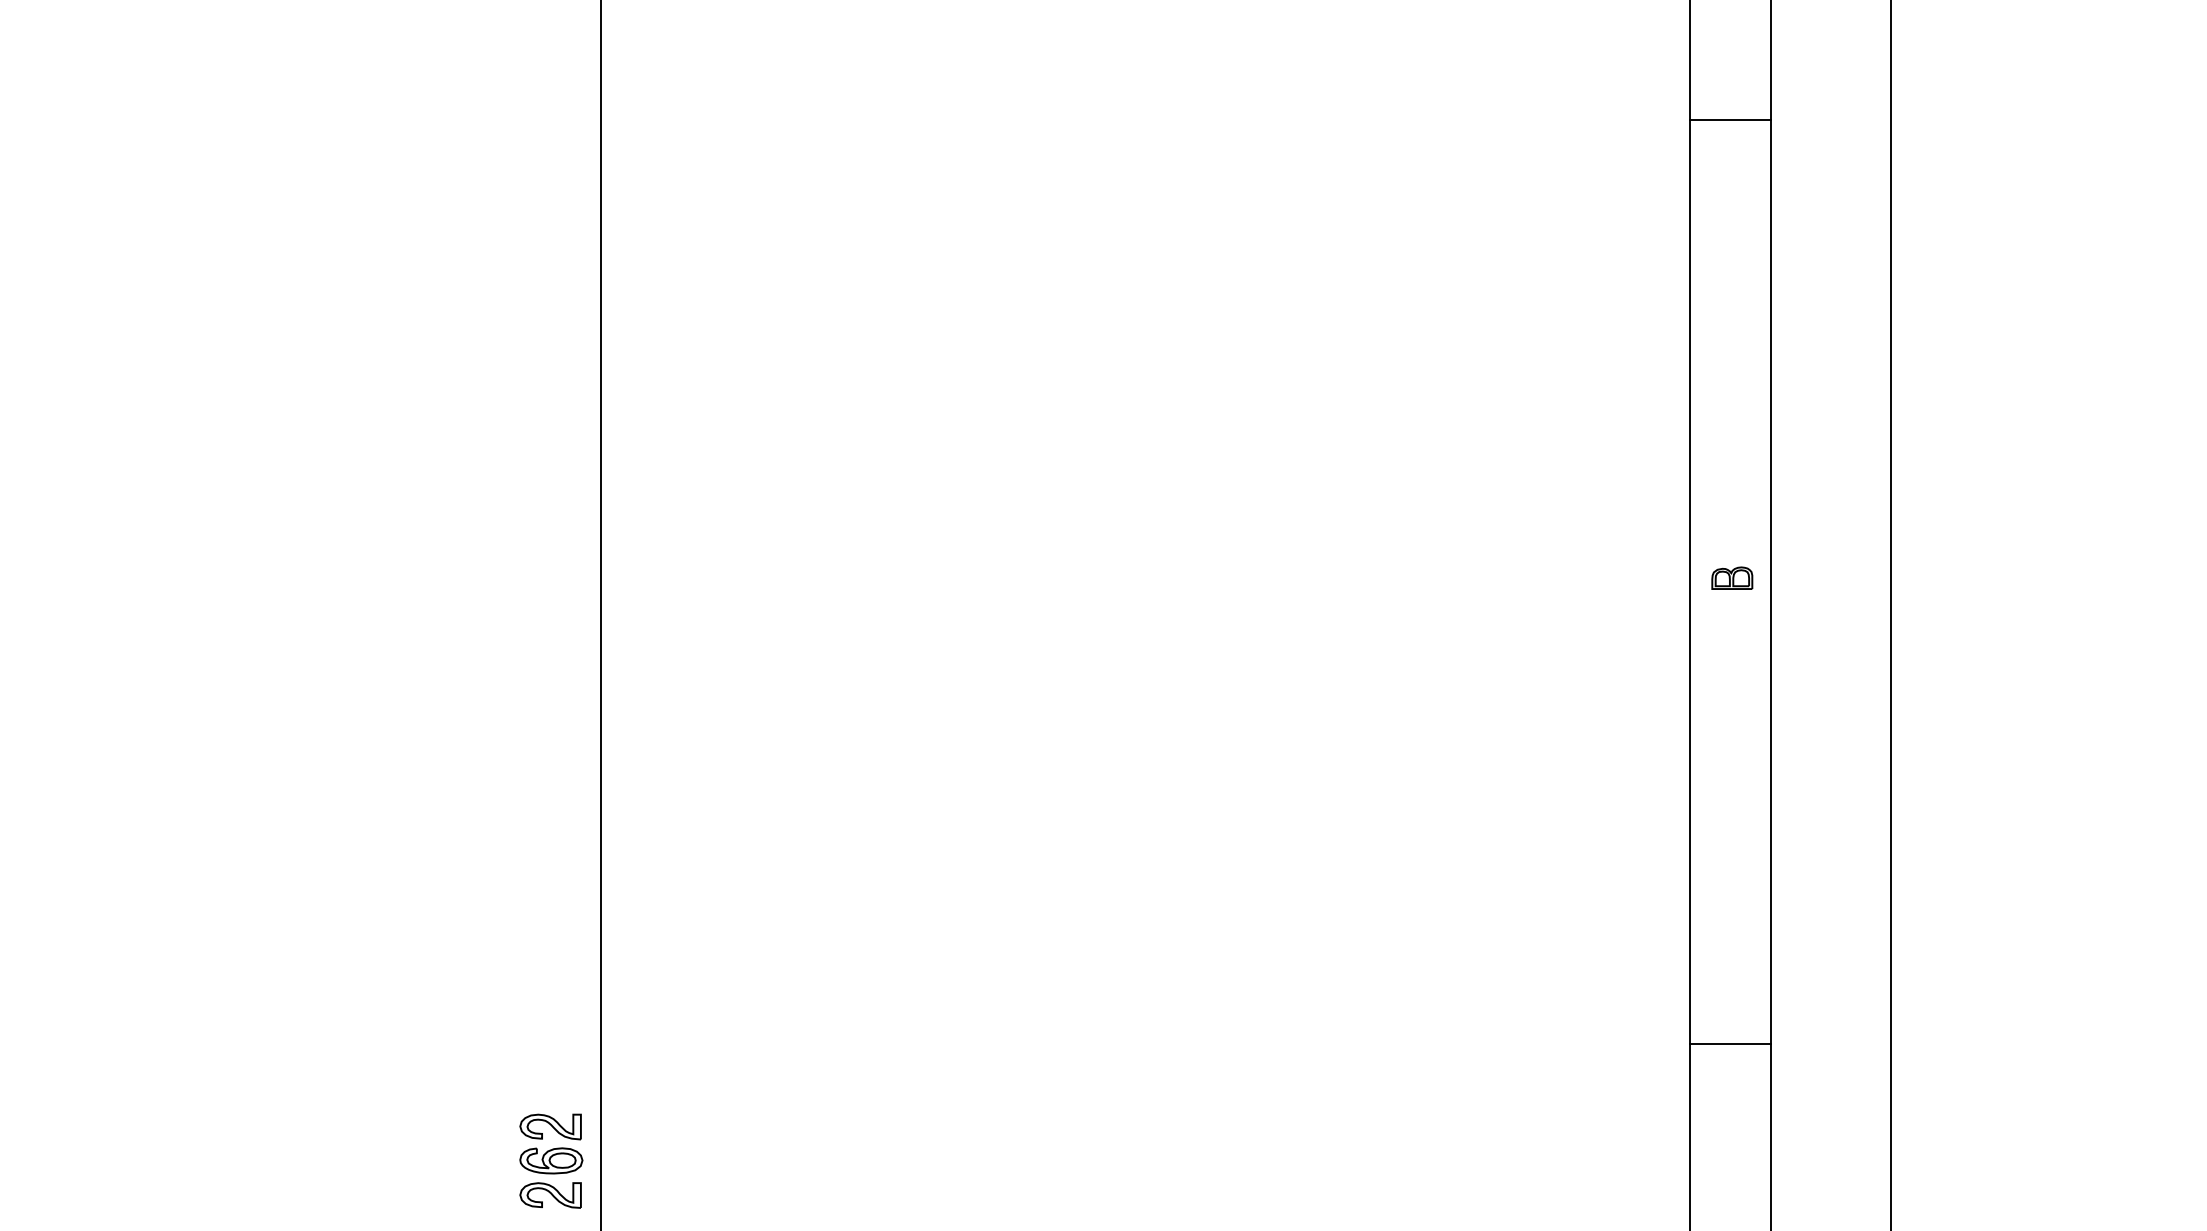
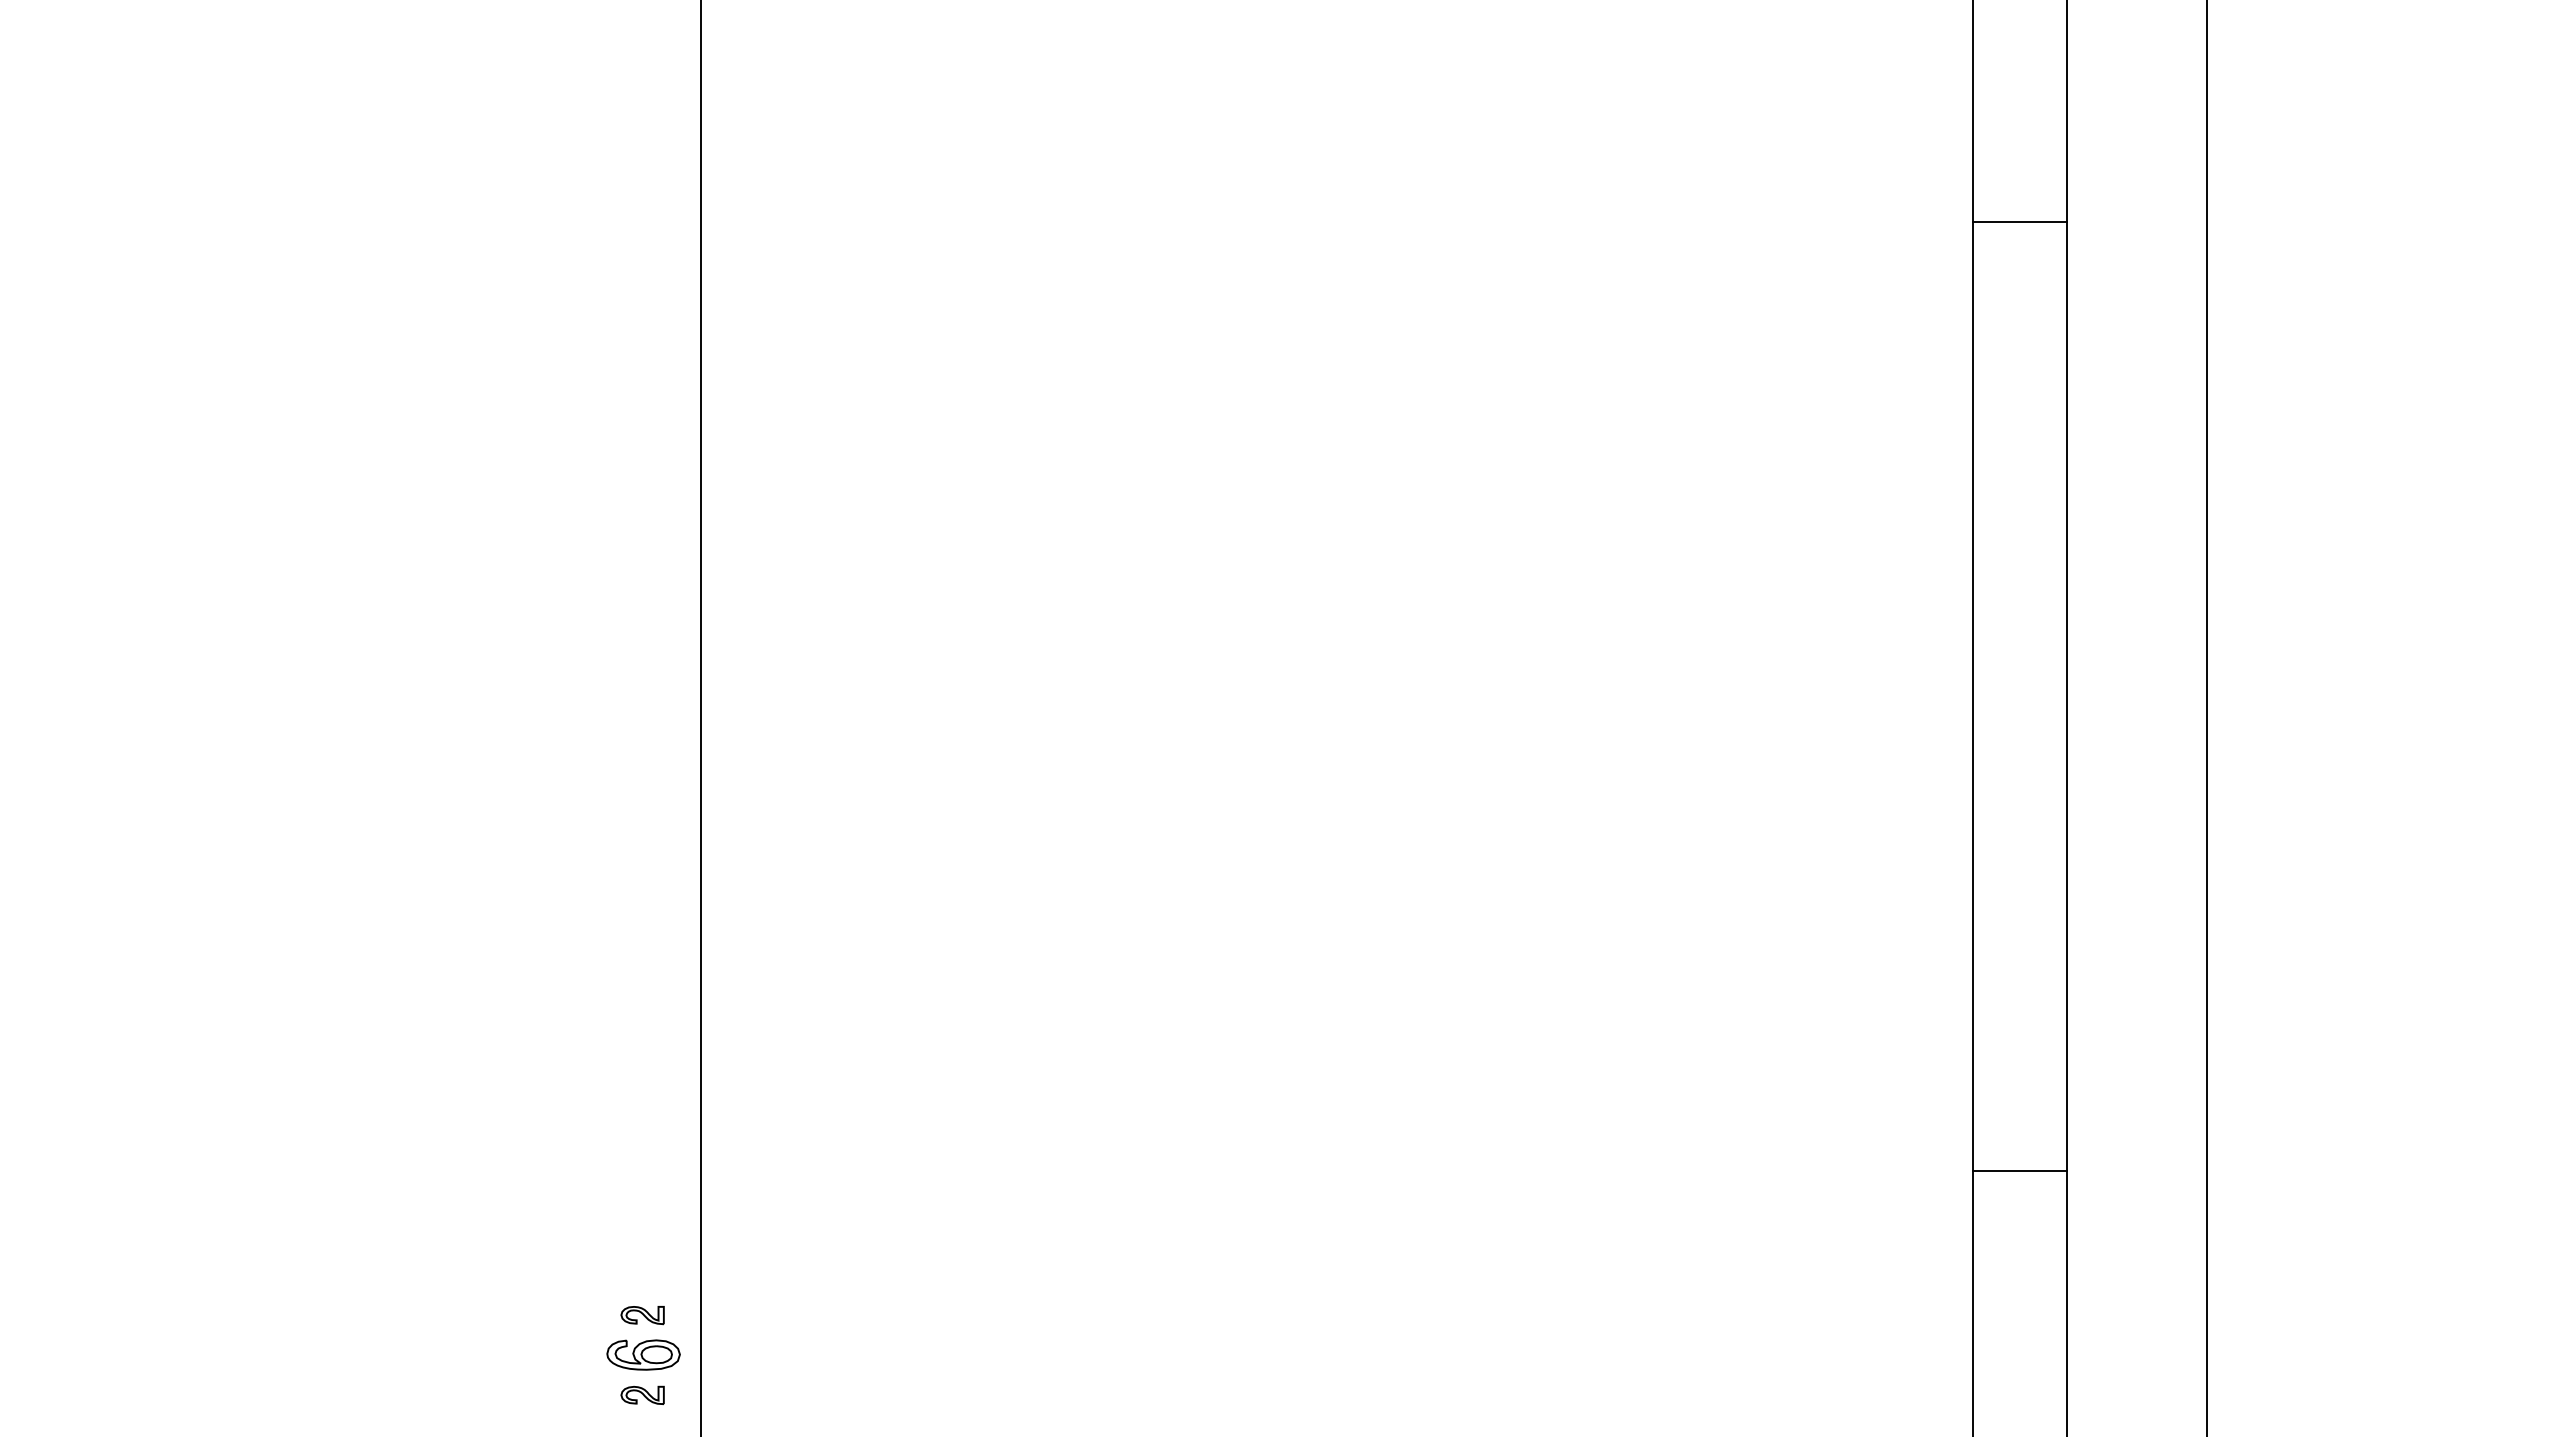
line: (1730, 120) -> (2019, 222), moved
part: (1731, 577) -> (2021, 674), removed
line: (1730, 1043) -> (2019, 1170), moved
part: (550, 1127) -> (642, 1315), size x0.6
part: (550, 1195) -> (642, 1395), size x0.6

